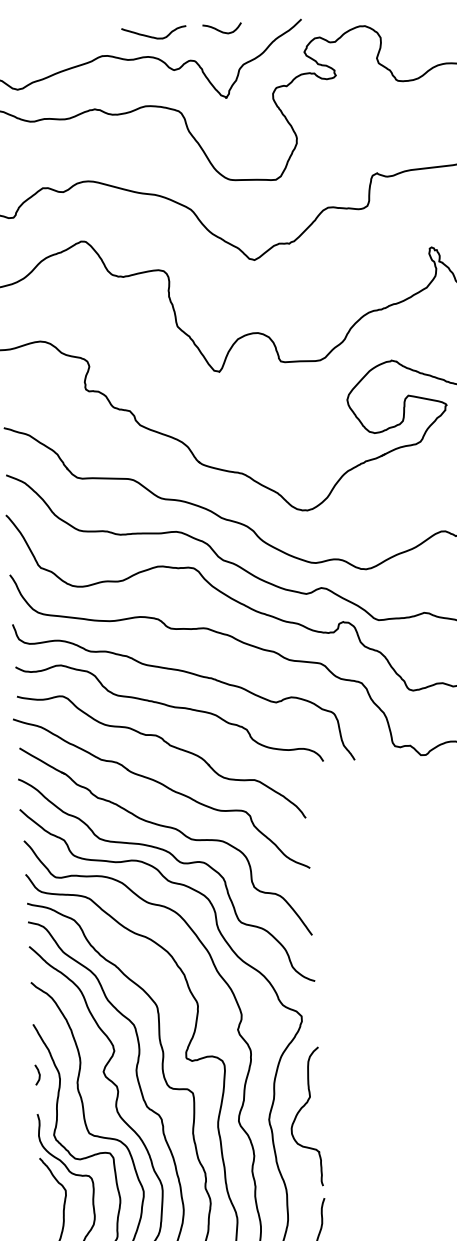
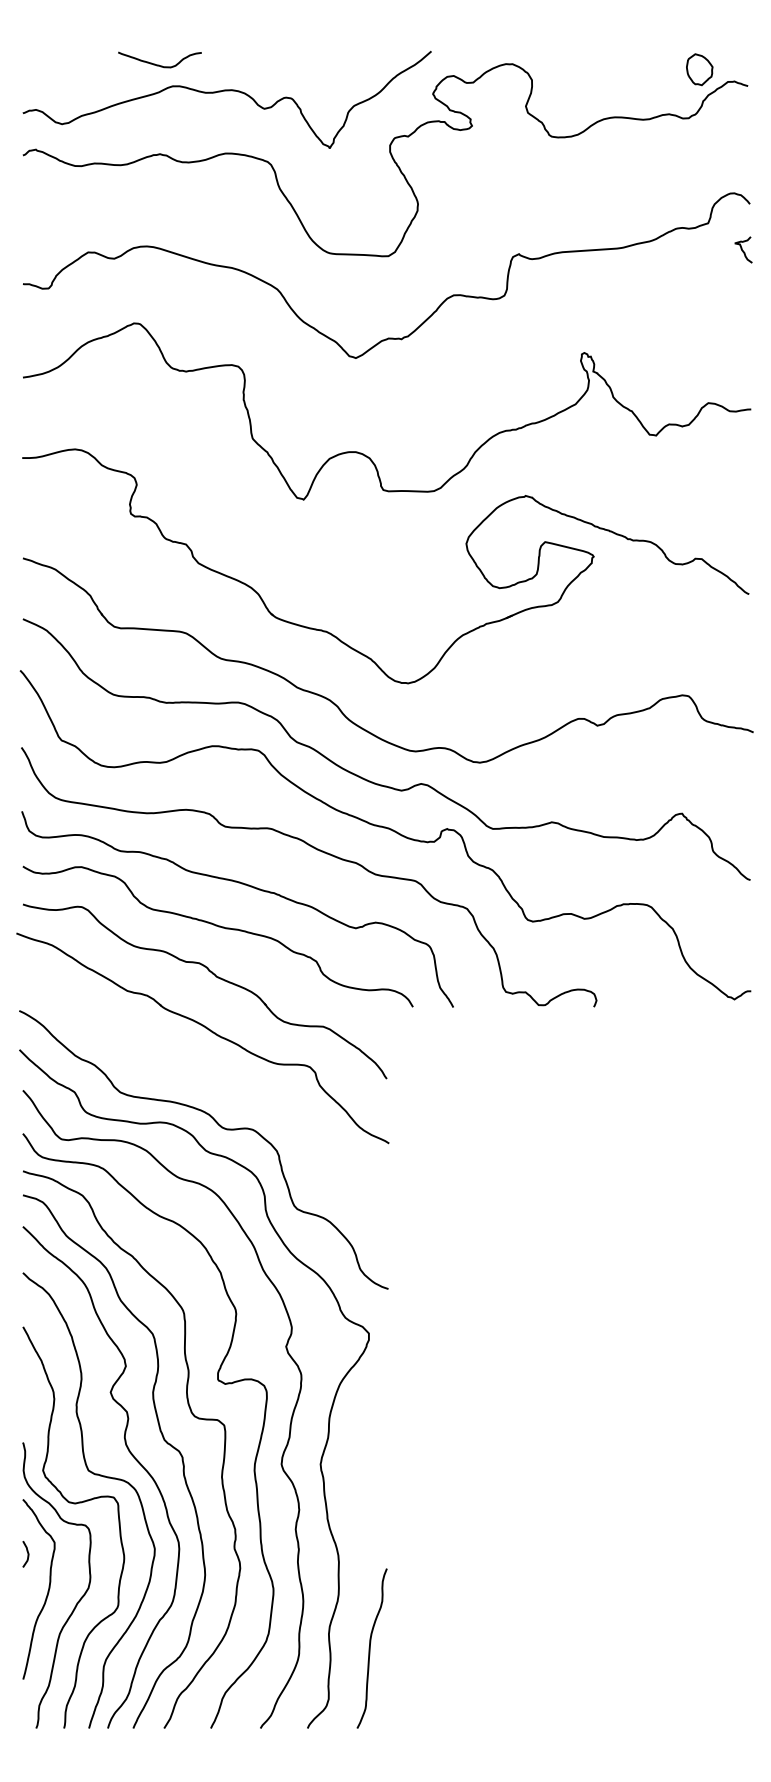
curve: (220, 30) -> (326, 60), removed
curve: (153, 36) -> (159, 64), moved
part: (170, 828) -> (211, 1083), removed
curve: (39, 1075) -> (27, 1554), moved
curve: (299, 1112) -> (360, 1456), removed

